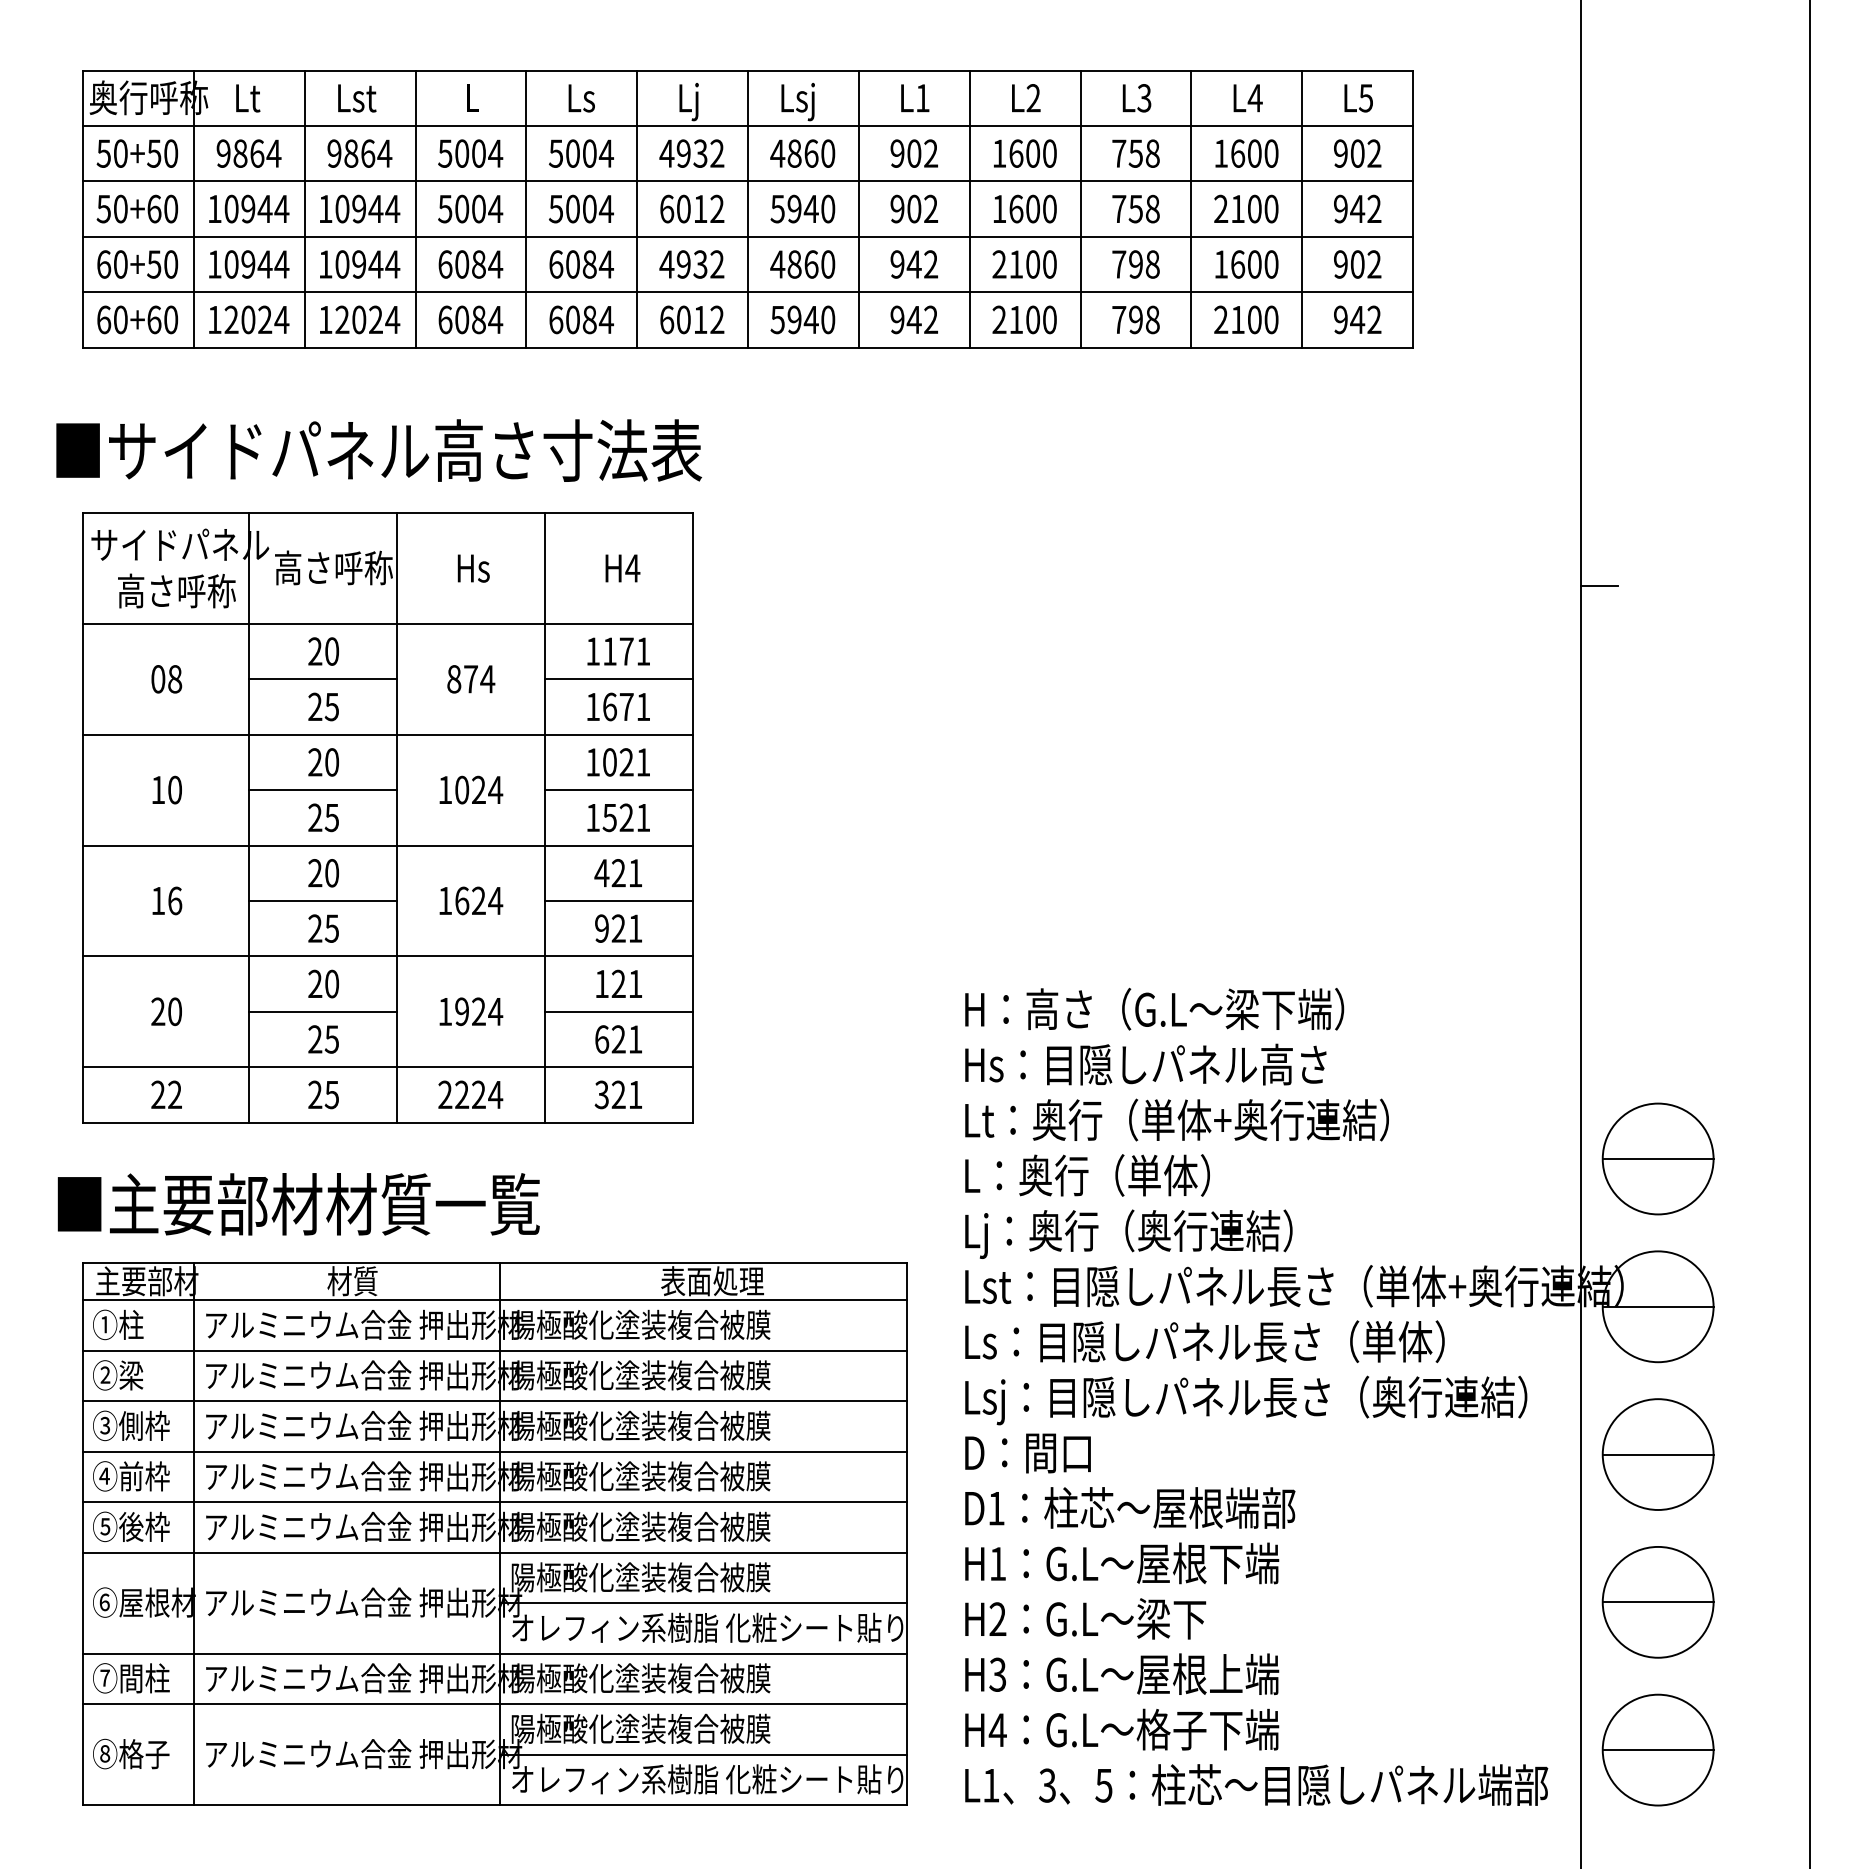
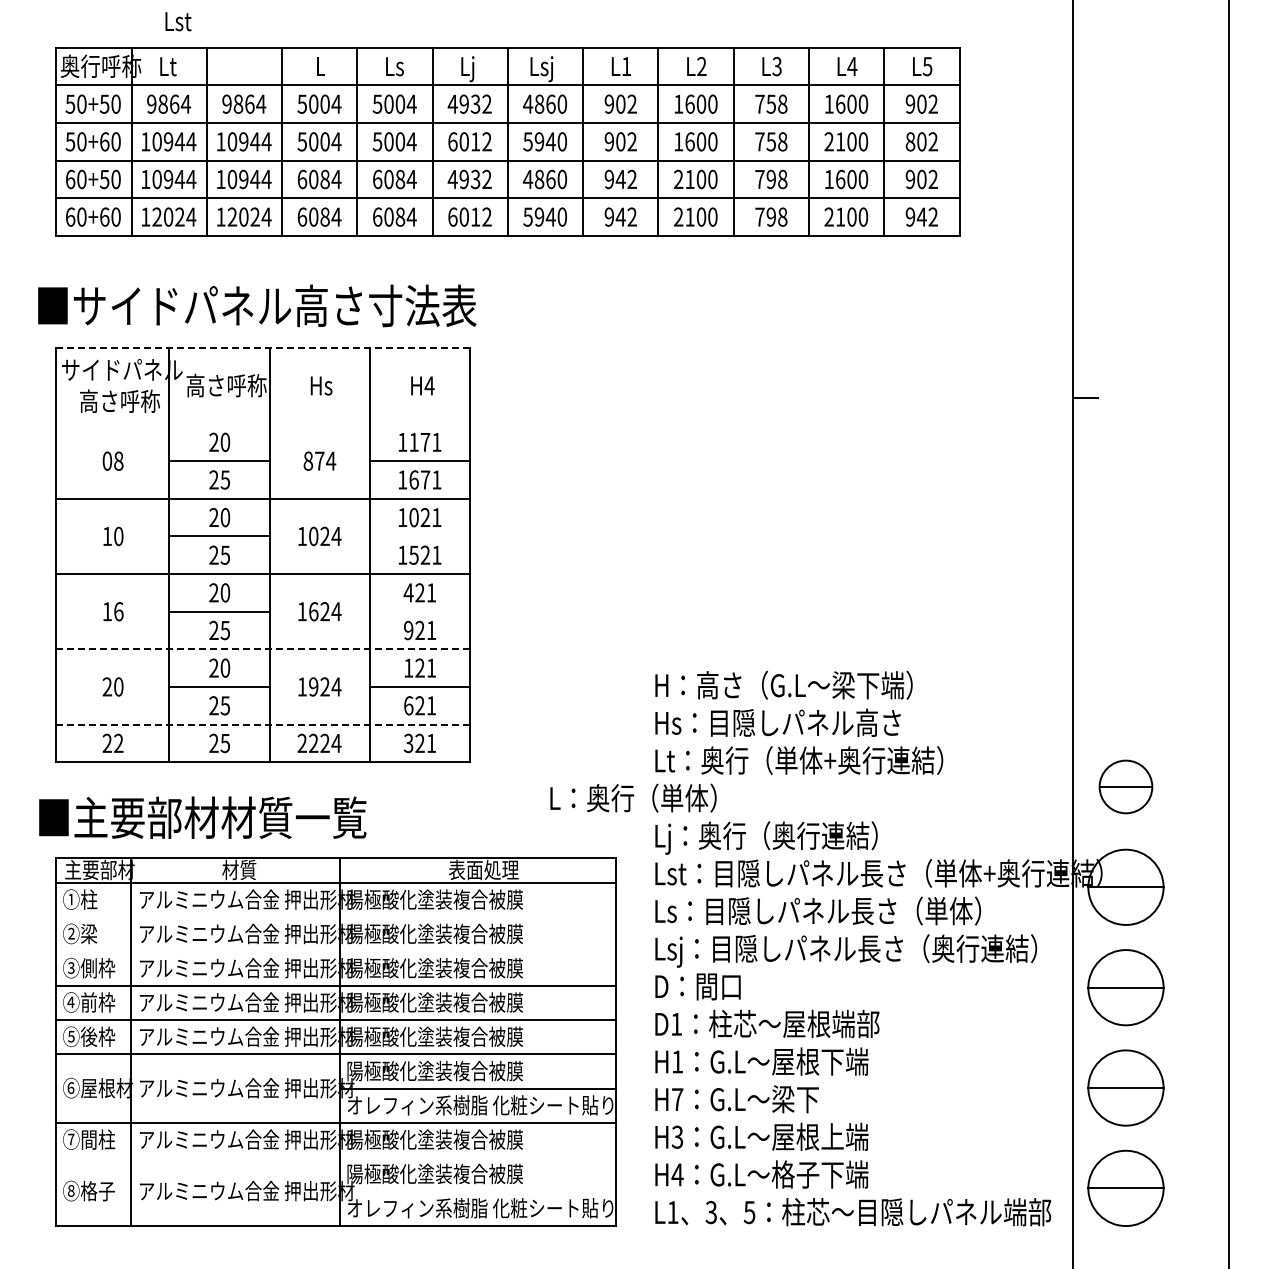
text: (357, 98) -> (178, 21), moved
text: (1348, 208) -> (915, 141), 942 -> 802
line: (388, 513) -> (263, 348), solid -> dashed
line: (388, 623) -> (263, 423), removed
line: (617, 790) -> (419, 536), removed
line: (617, 900) -> (419, 611), removed
line: (388, 956) -> (263, 649), solid -> dashed
line: (388, 1067) -> (263, 724), solid -> dashed
part: (1657, 1158) -> (1125, 786), size x0.7
text: (1087, 1174) -> (633, 797), moved
line: (494, 1351) -> (335, 917), removed
line: (494, 1401) -> (335, 951), removed
text: (997, 1619) -> (677, 1099), H2 -> H7
line: (494, 1704) -> (335, 1157), removed
line: (703, 1754) -> (477, 1191), removed

